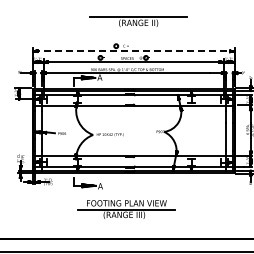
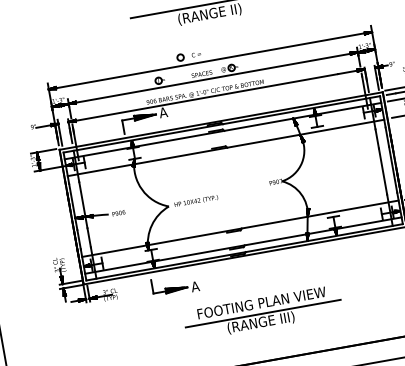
line: (133, 51) -> (209, 61), dashed -> solid
part: (126, 209) -> (262, 313), moved

